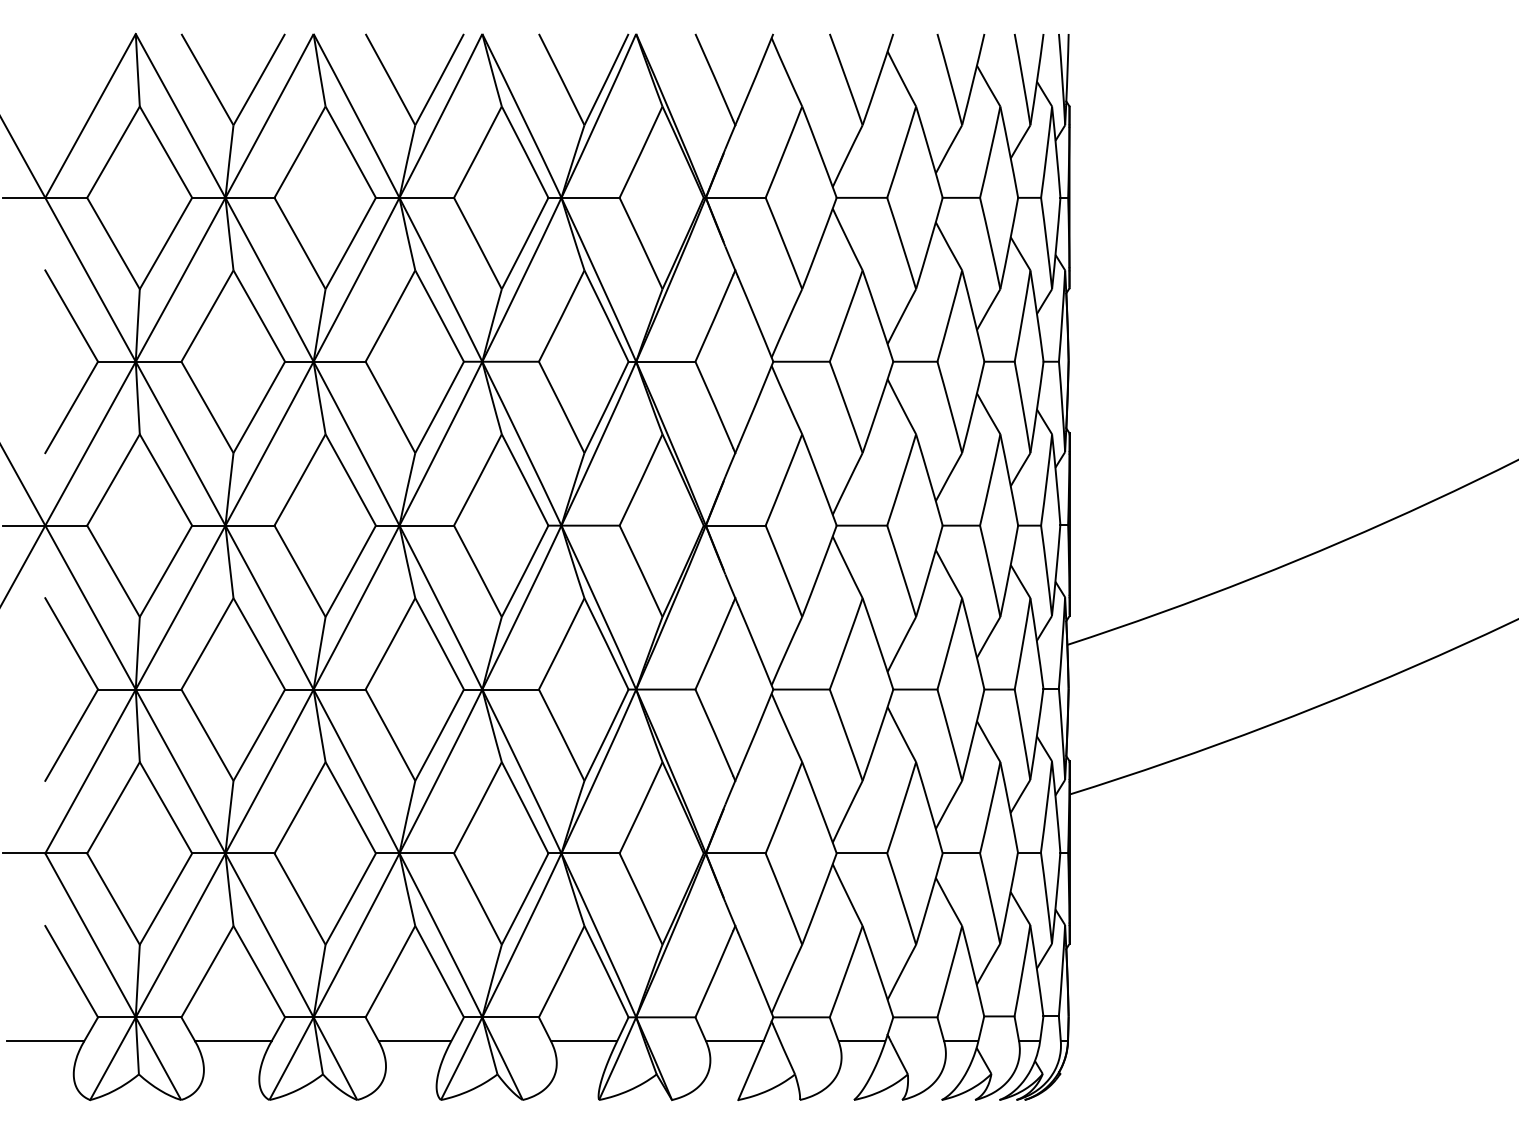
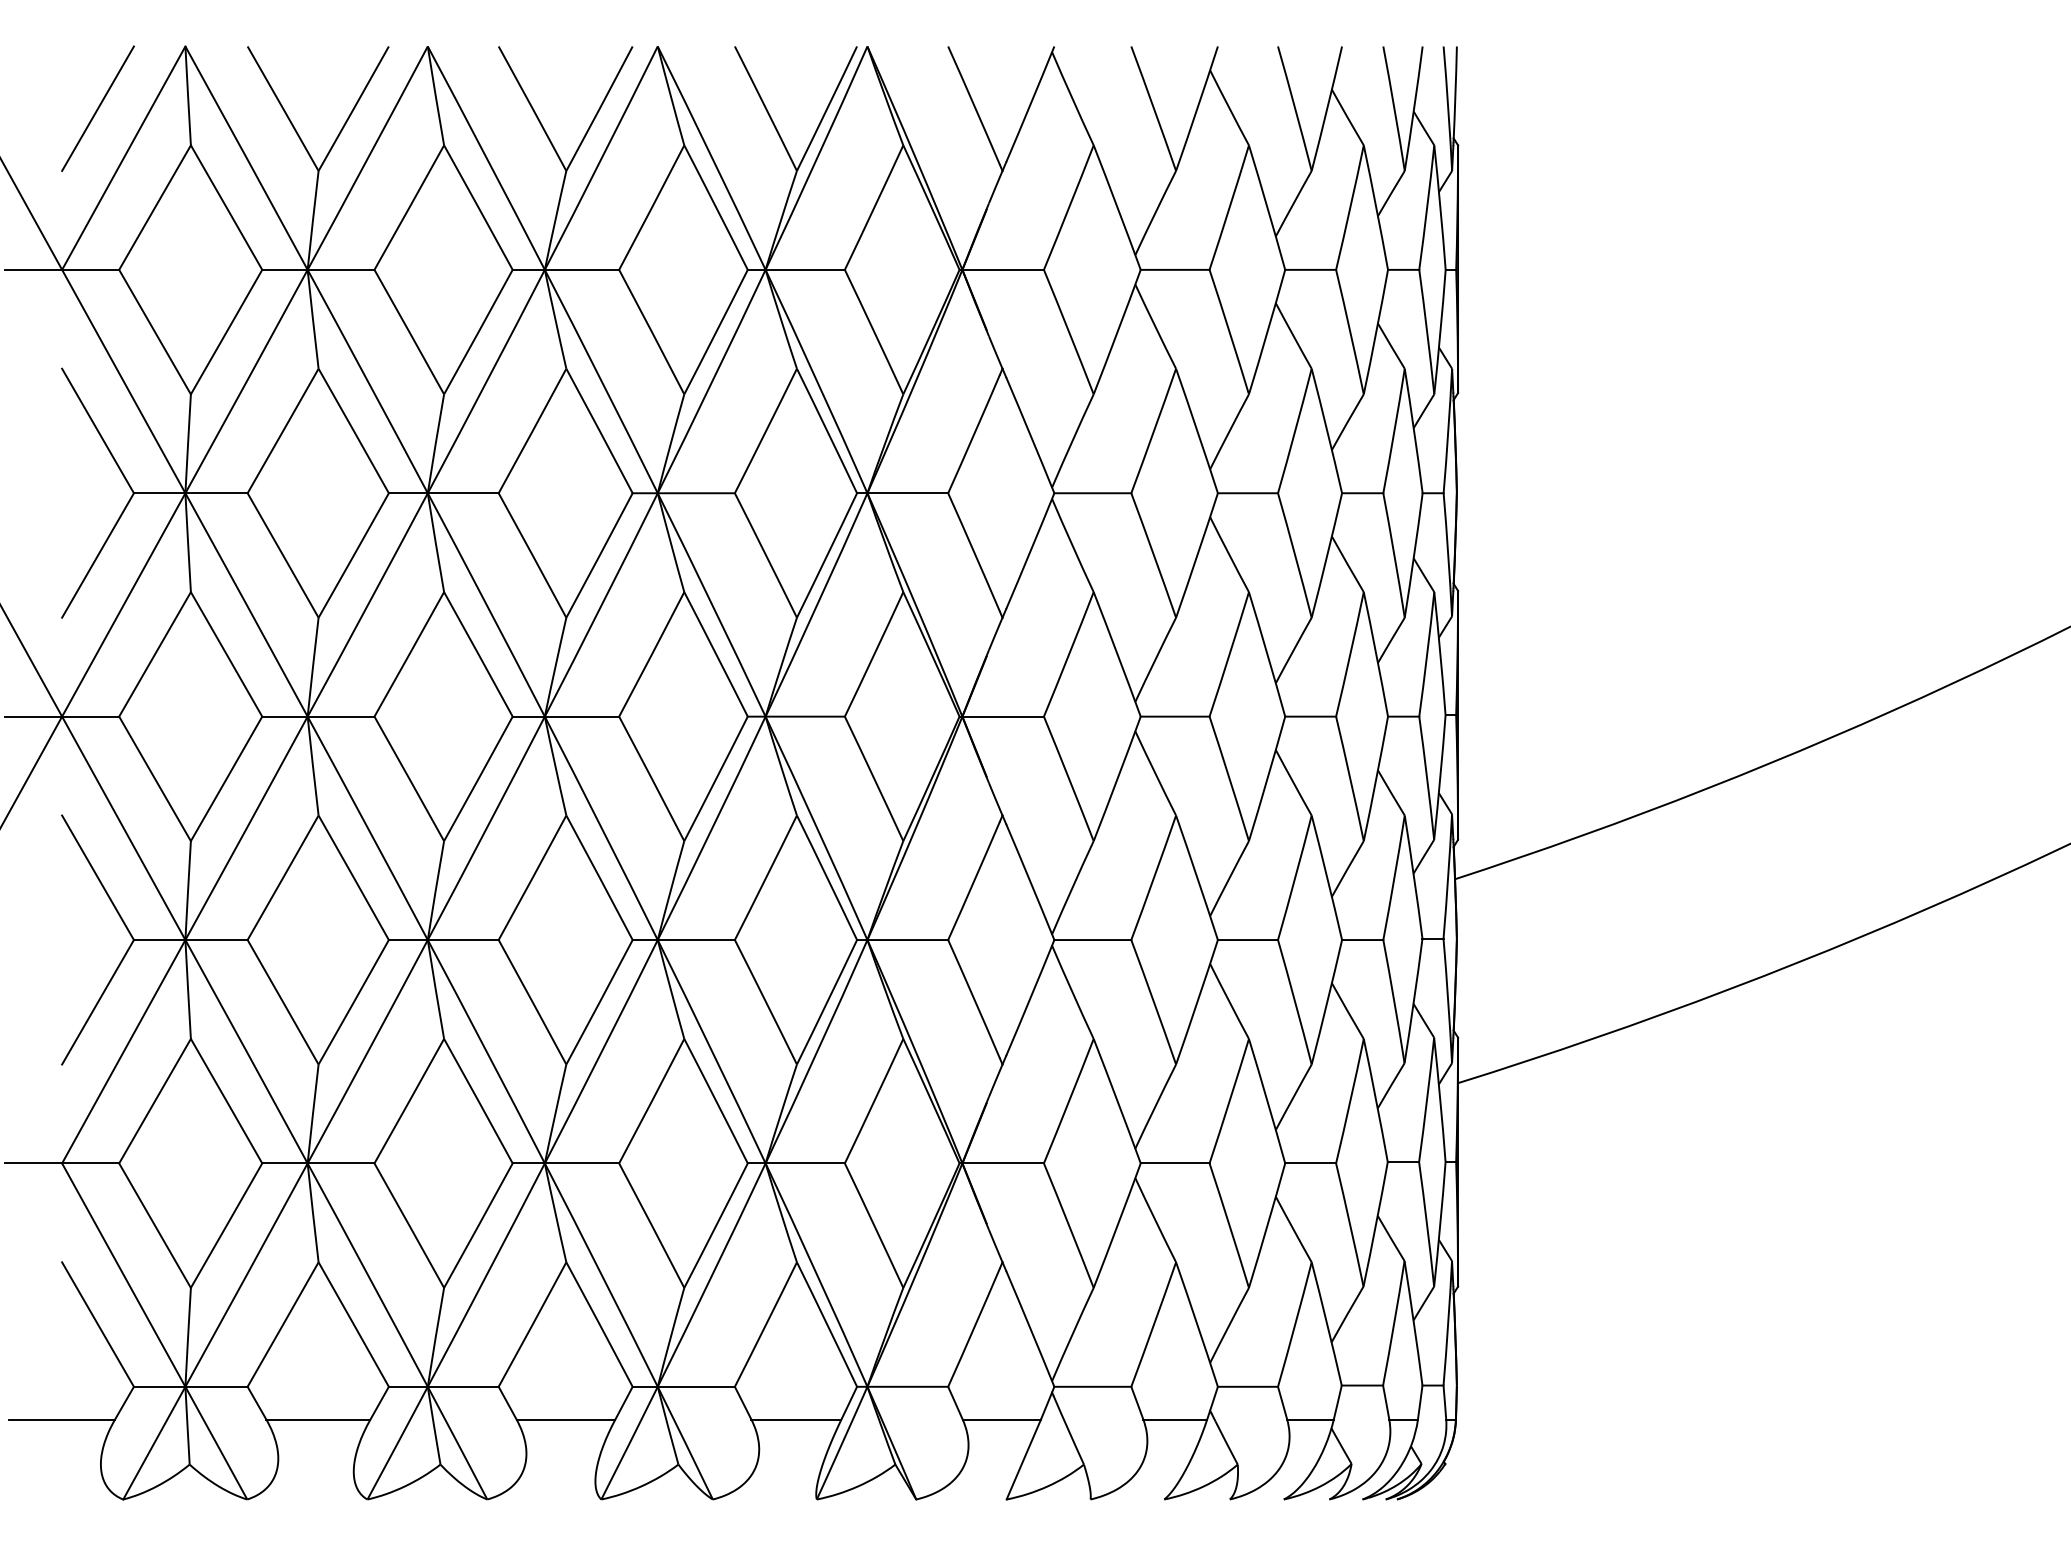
line: (71, 79) -> (97, 108), added

